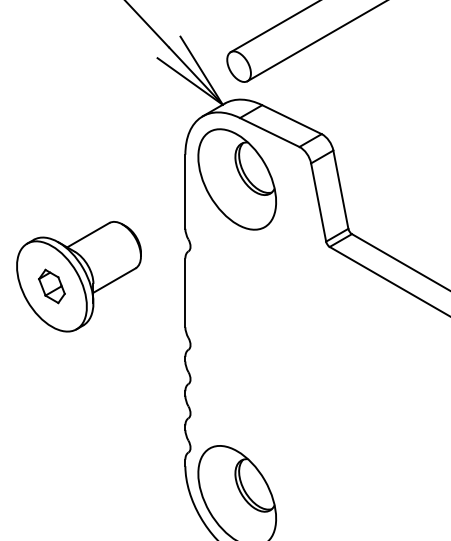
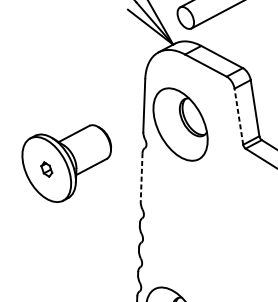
part: (236, 179) -> (180, 124), moved
line: (318, 202) -> (238, 116), solid -> dashed
part: (51, 286) -> (46, 169), size x0.6
line: (185, 293) -> (141, 178), solid -> dashed

